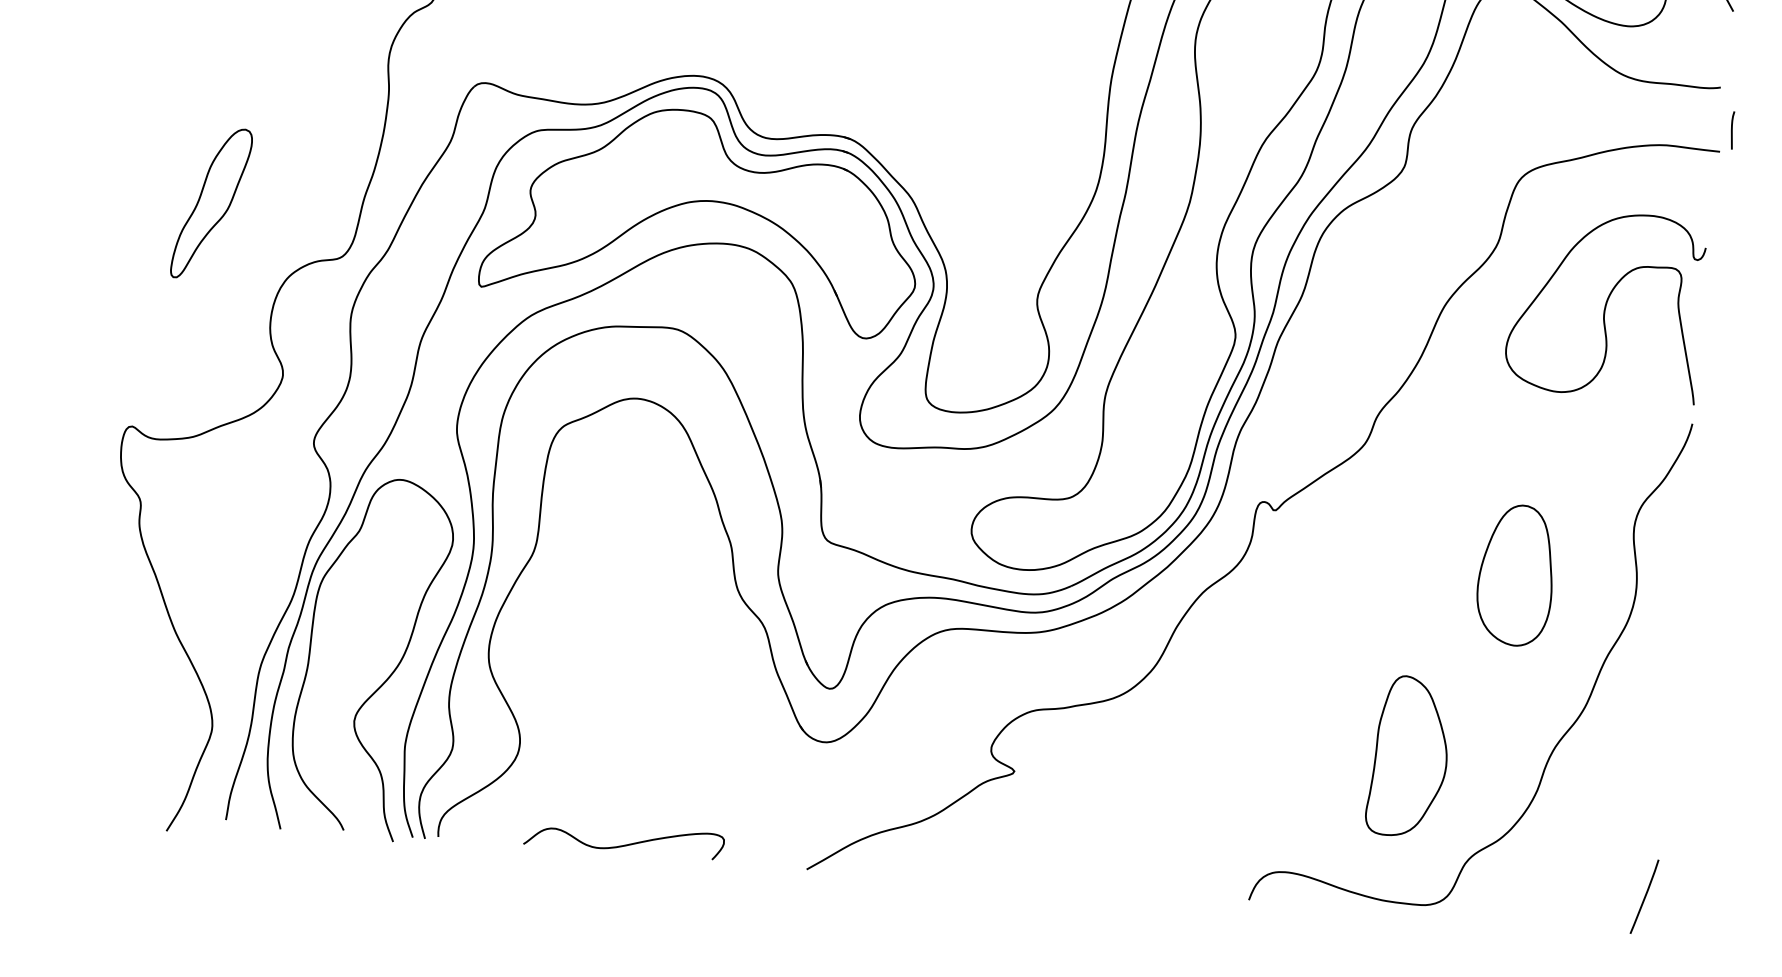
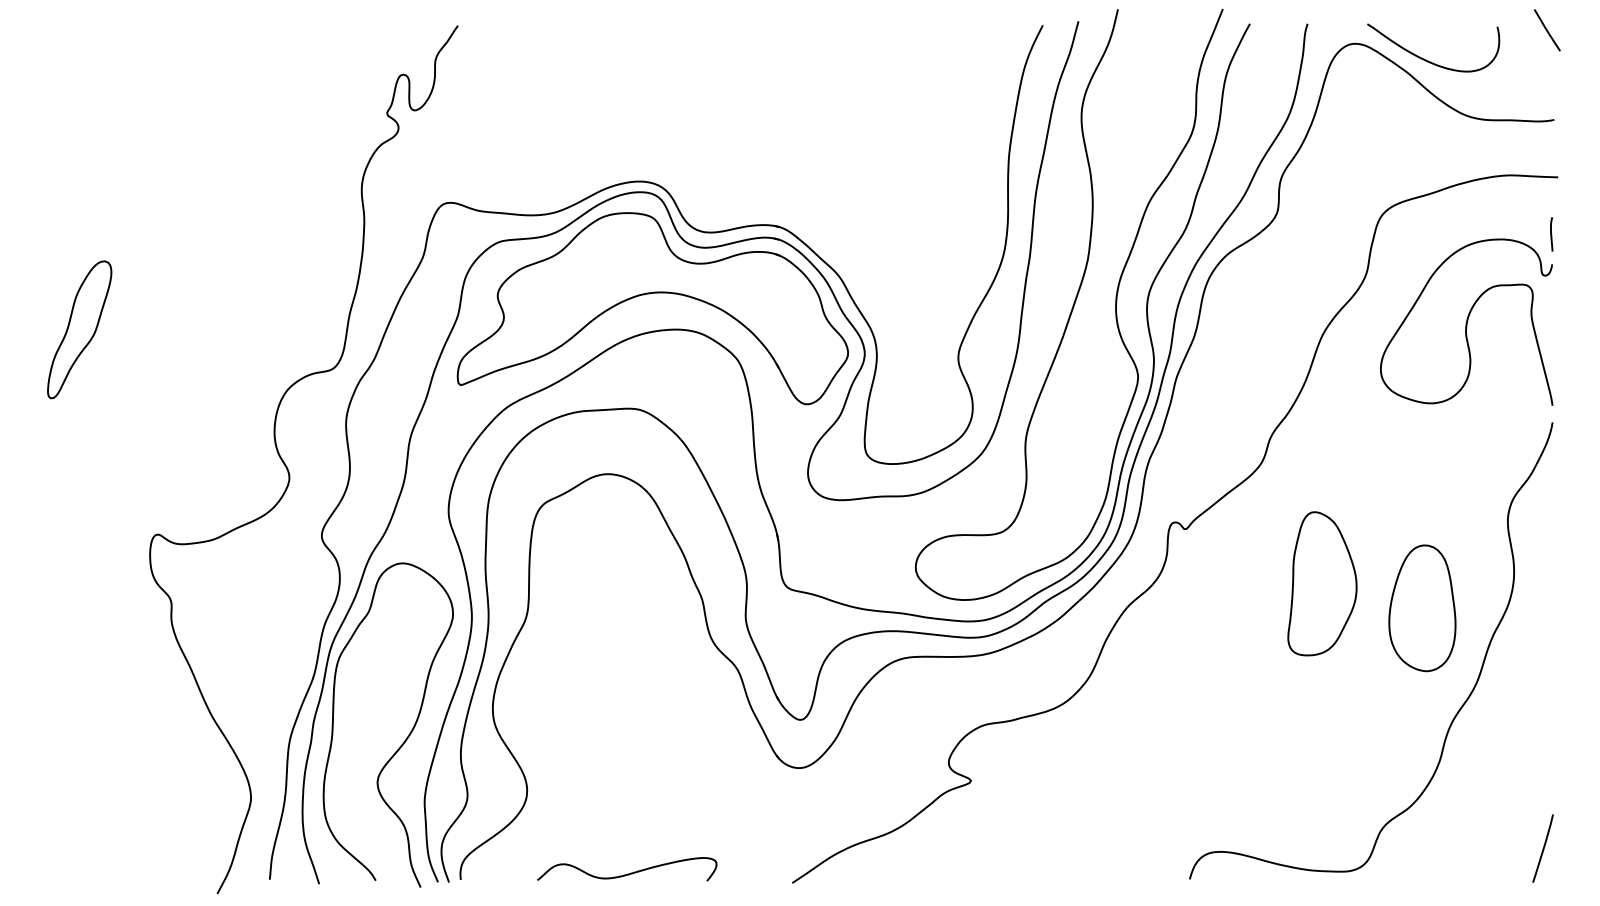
line: (1732, 130) -> (1551, 234), moved
part: (211, 203) -> (79, 329), moved
part: (1515, 575) -> (1422, 608), moved
part: (1408, 756) -> (1322, 583), moved

